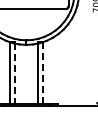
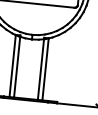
line: (43, 72) -> (46, 68), dashed -> solid
line: (14, 73) -> (17, 66), dashed -> solid

